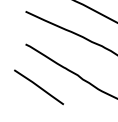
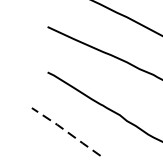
line: (39, 86) -> (66, 130), solid -> dashed

